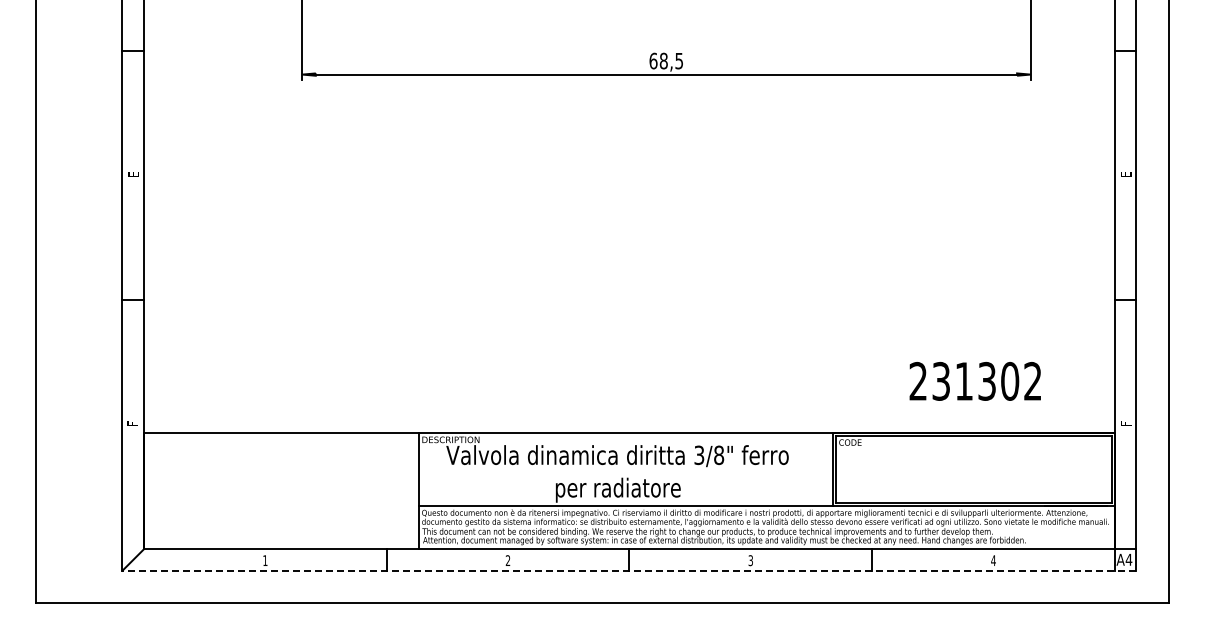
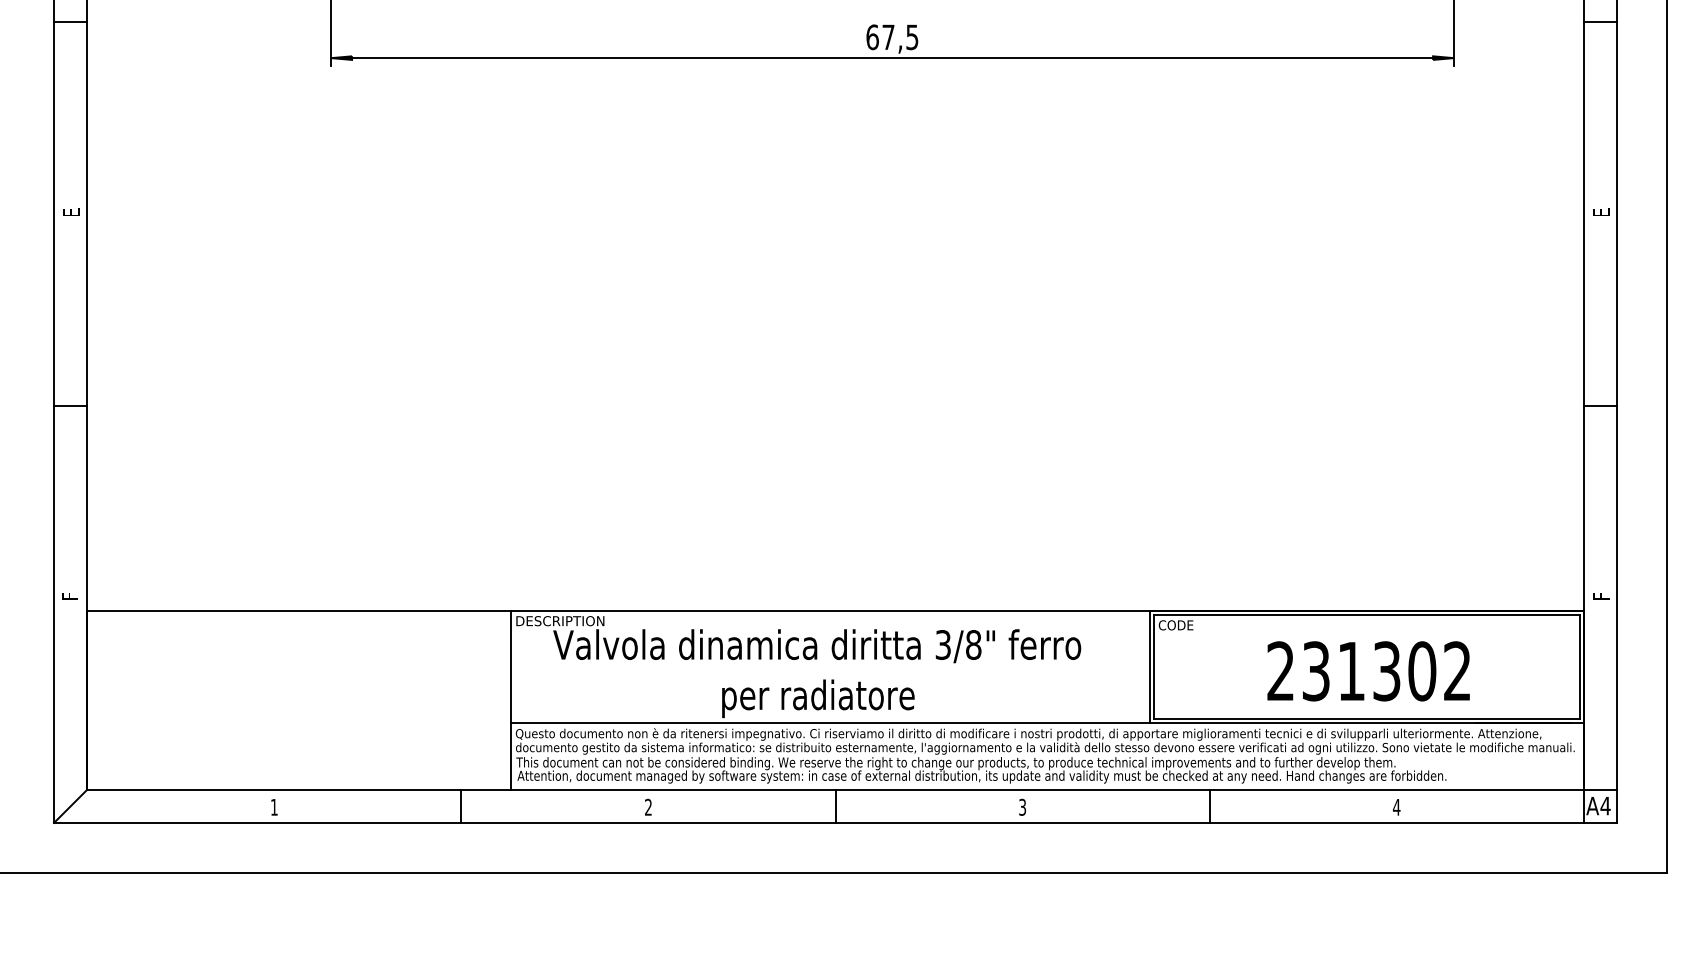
text: (663, 60) -> (888, 36), 68,5 -> 67,5
text: (974, 381) -> (1367, 671), moved
line: (628, 570) -> (834, 822), dashed -> solid

